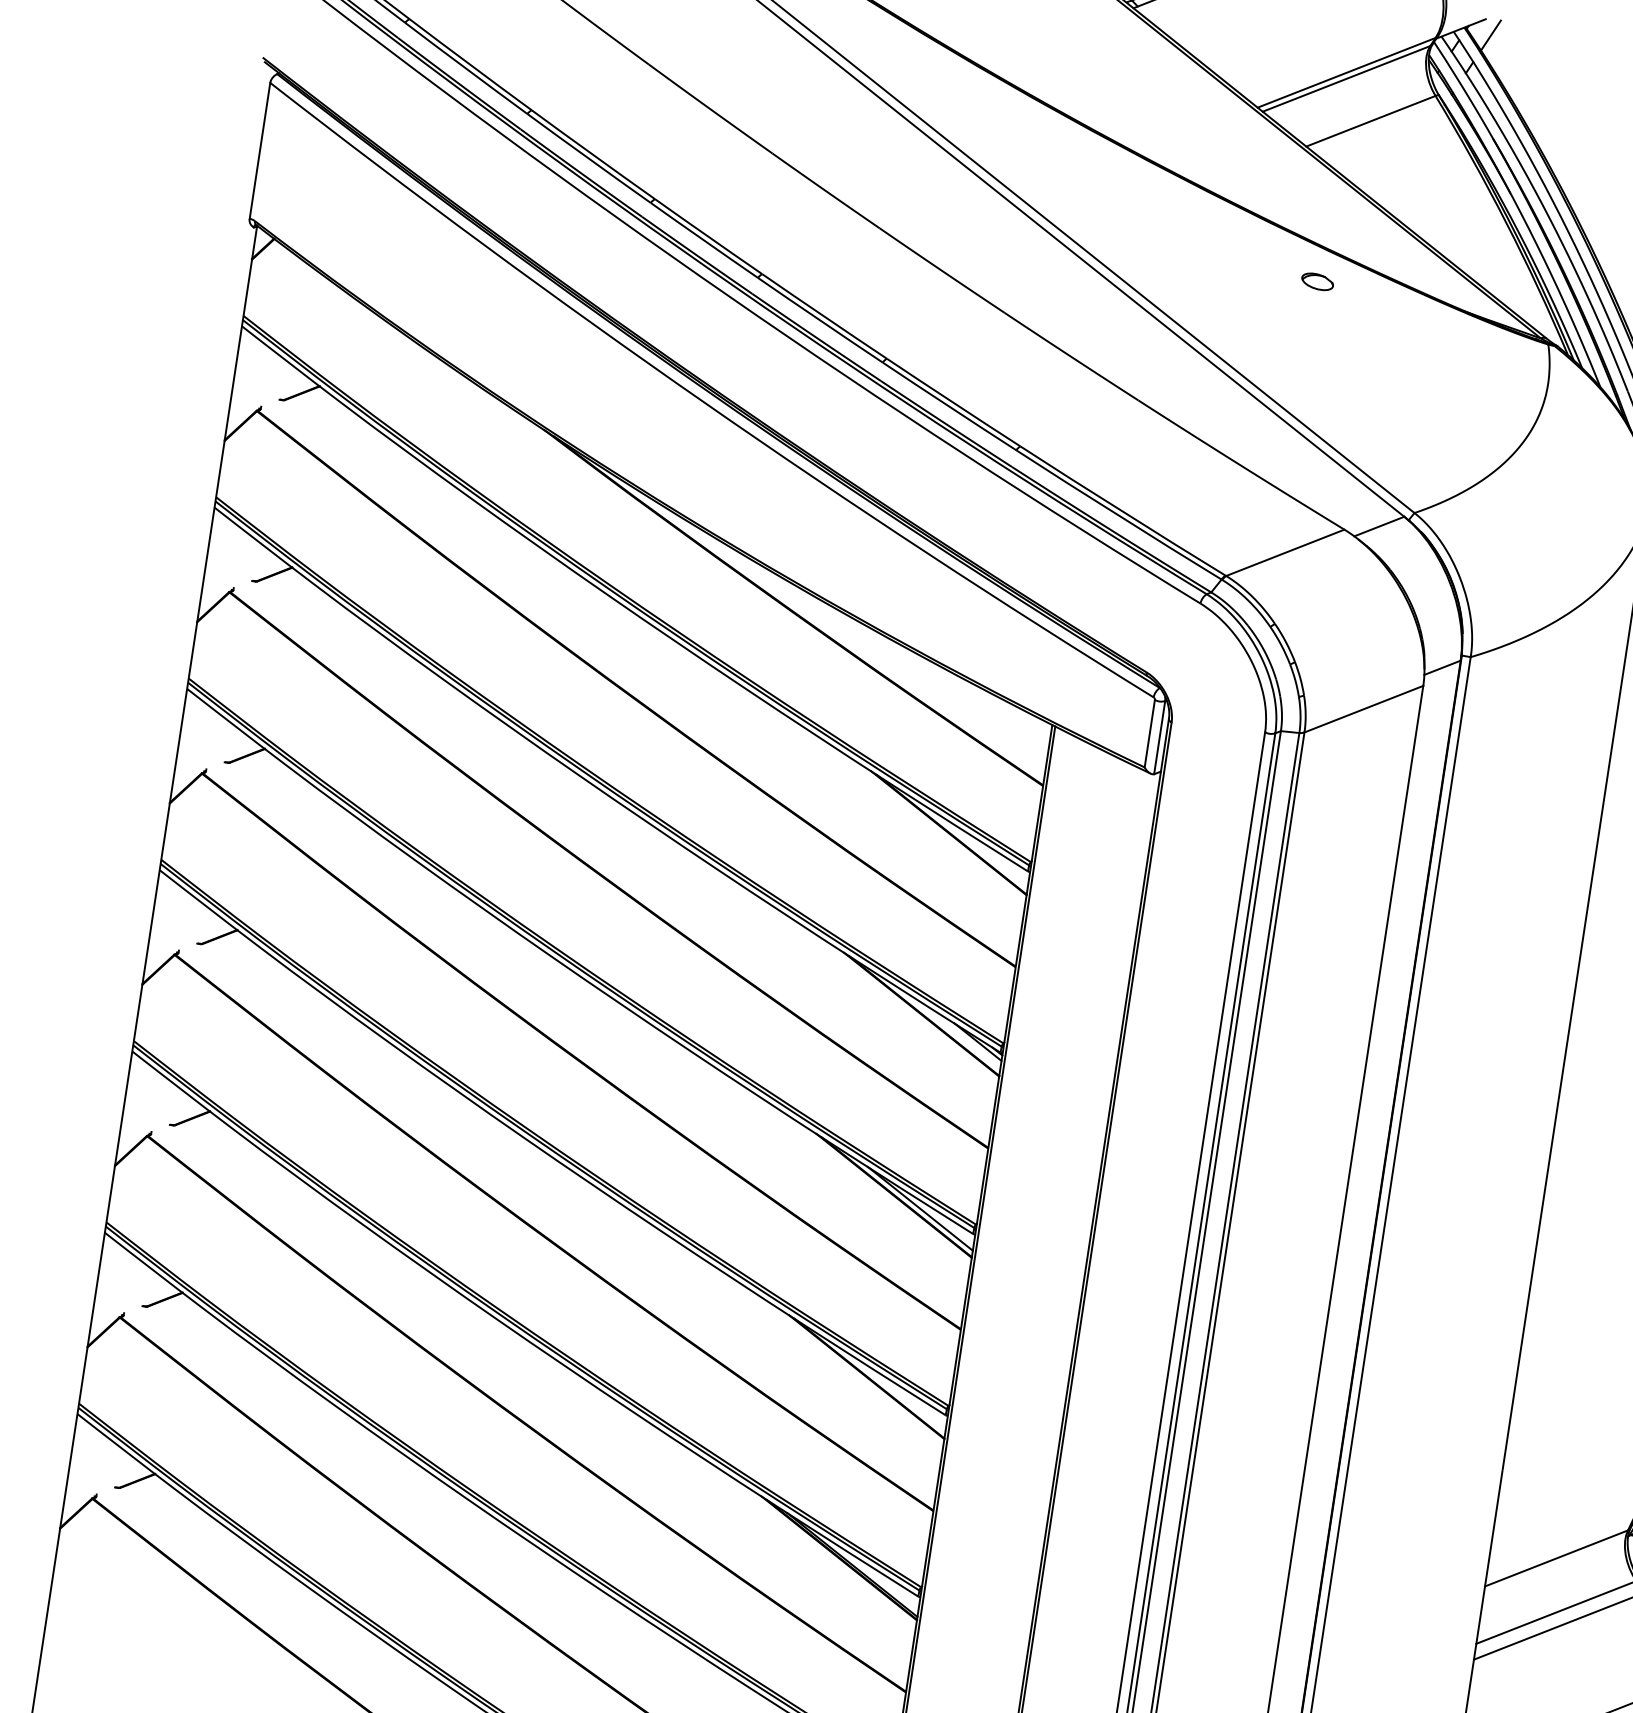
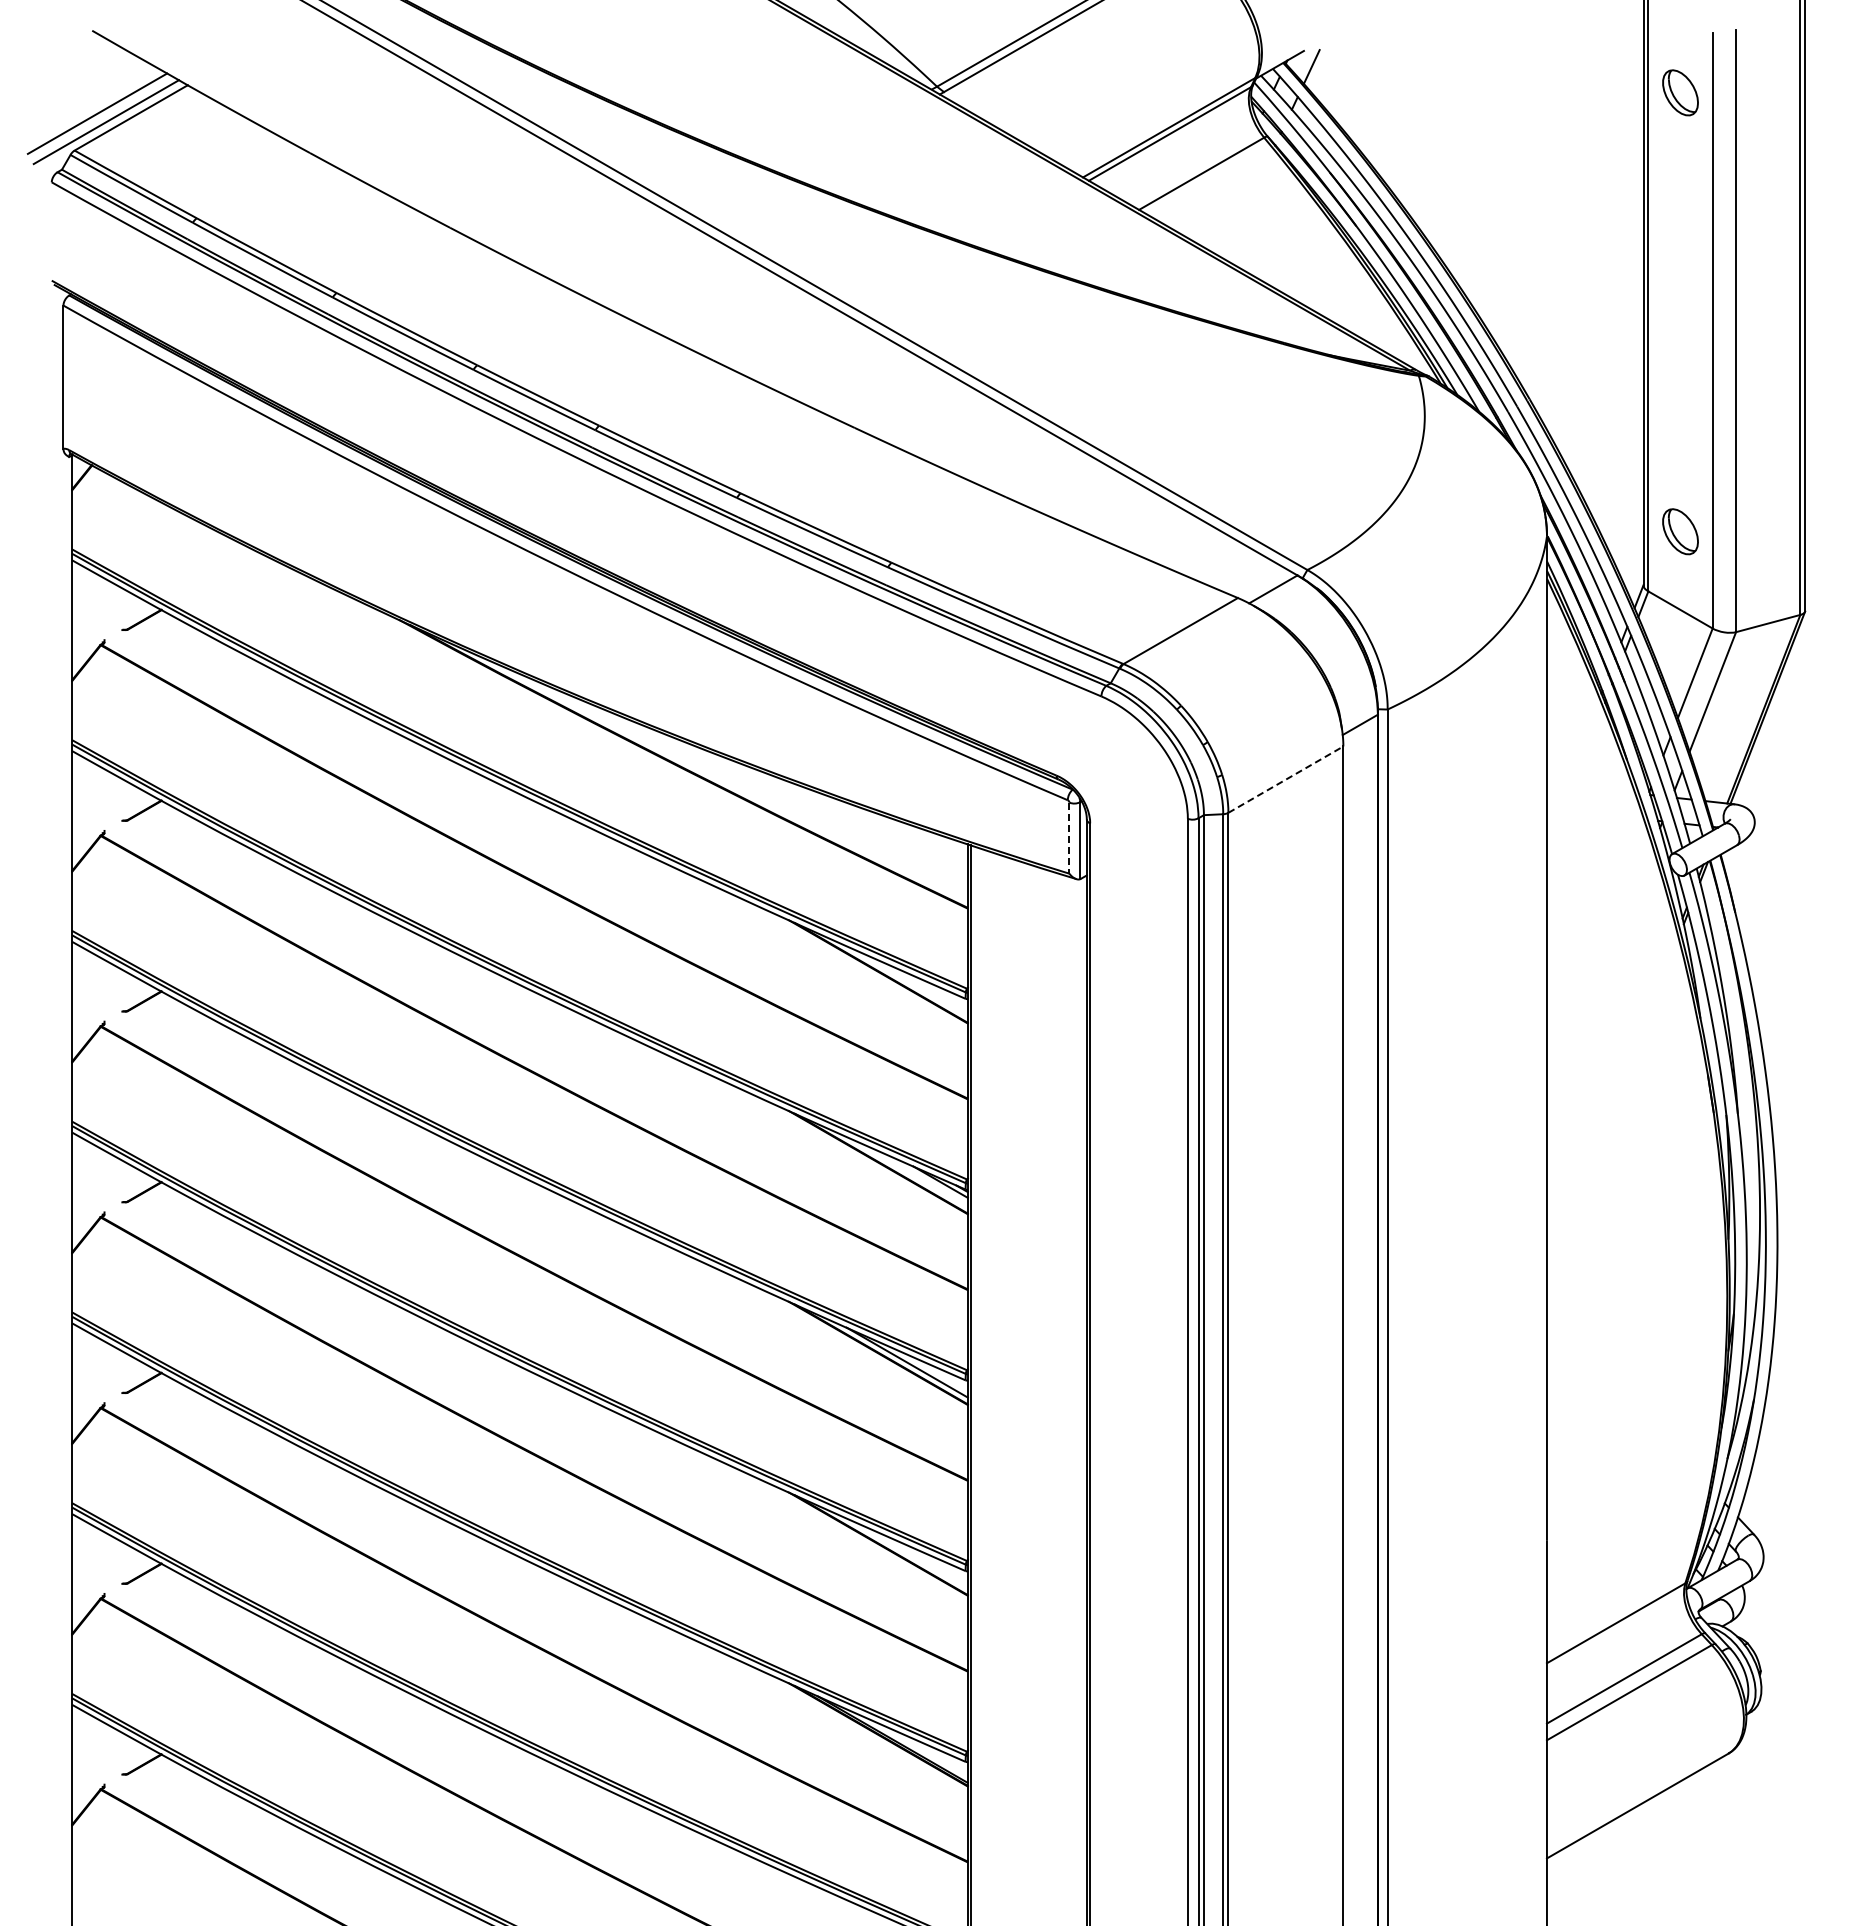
part: (1317, 281) -> (1171, 346), removed
line: (1364, 709) -> (1286, 779), solid -> dashed
line: (1149, 733) -> (1069, 838), solid -> dashed

